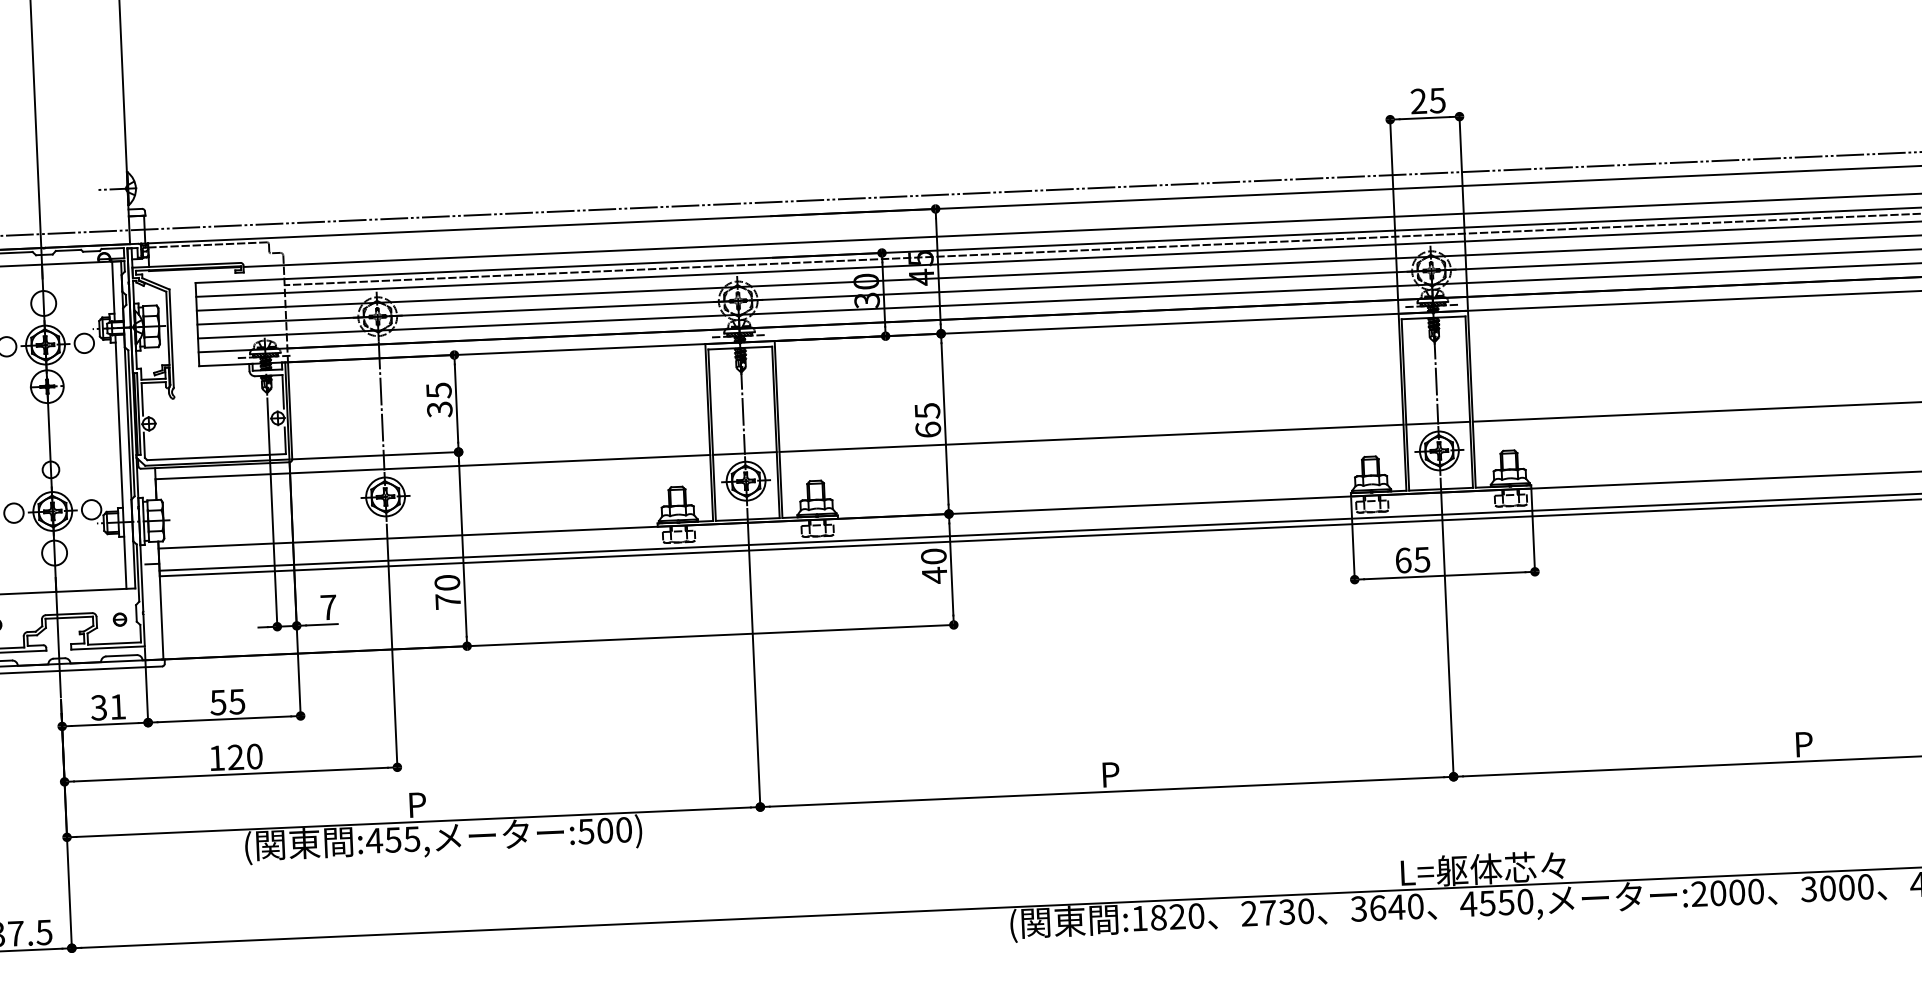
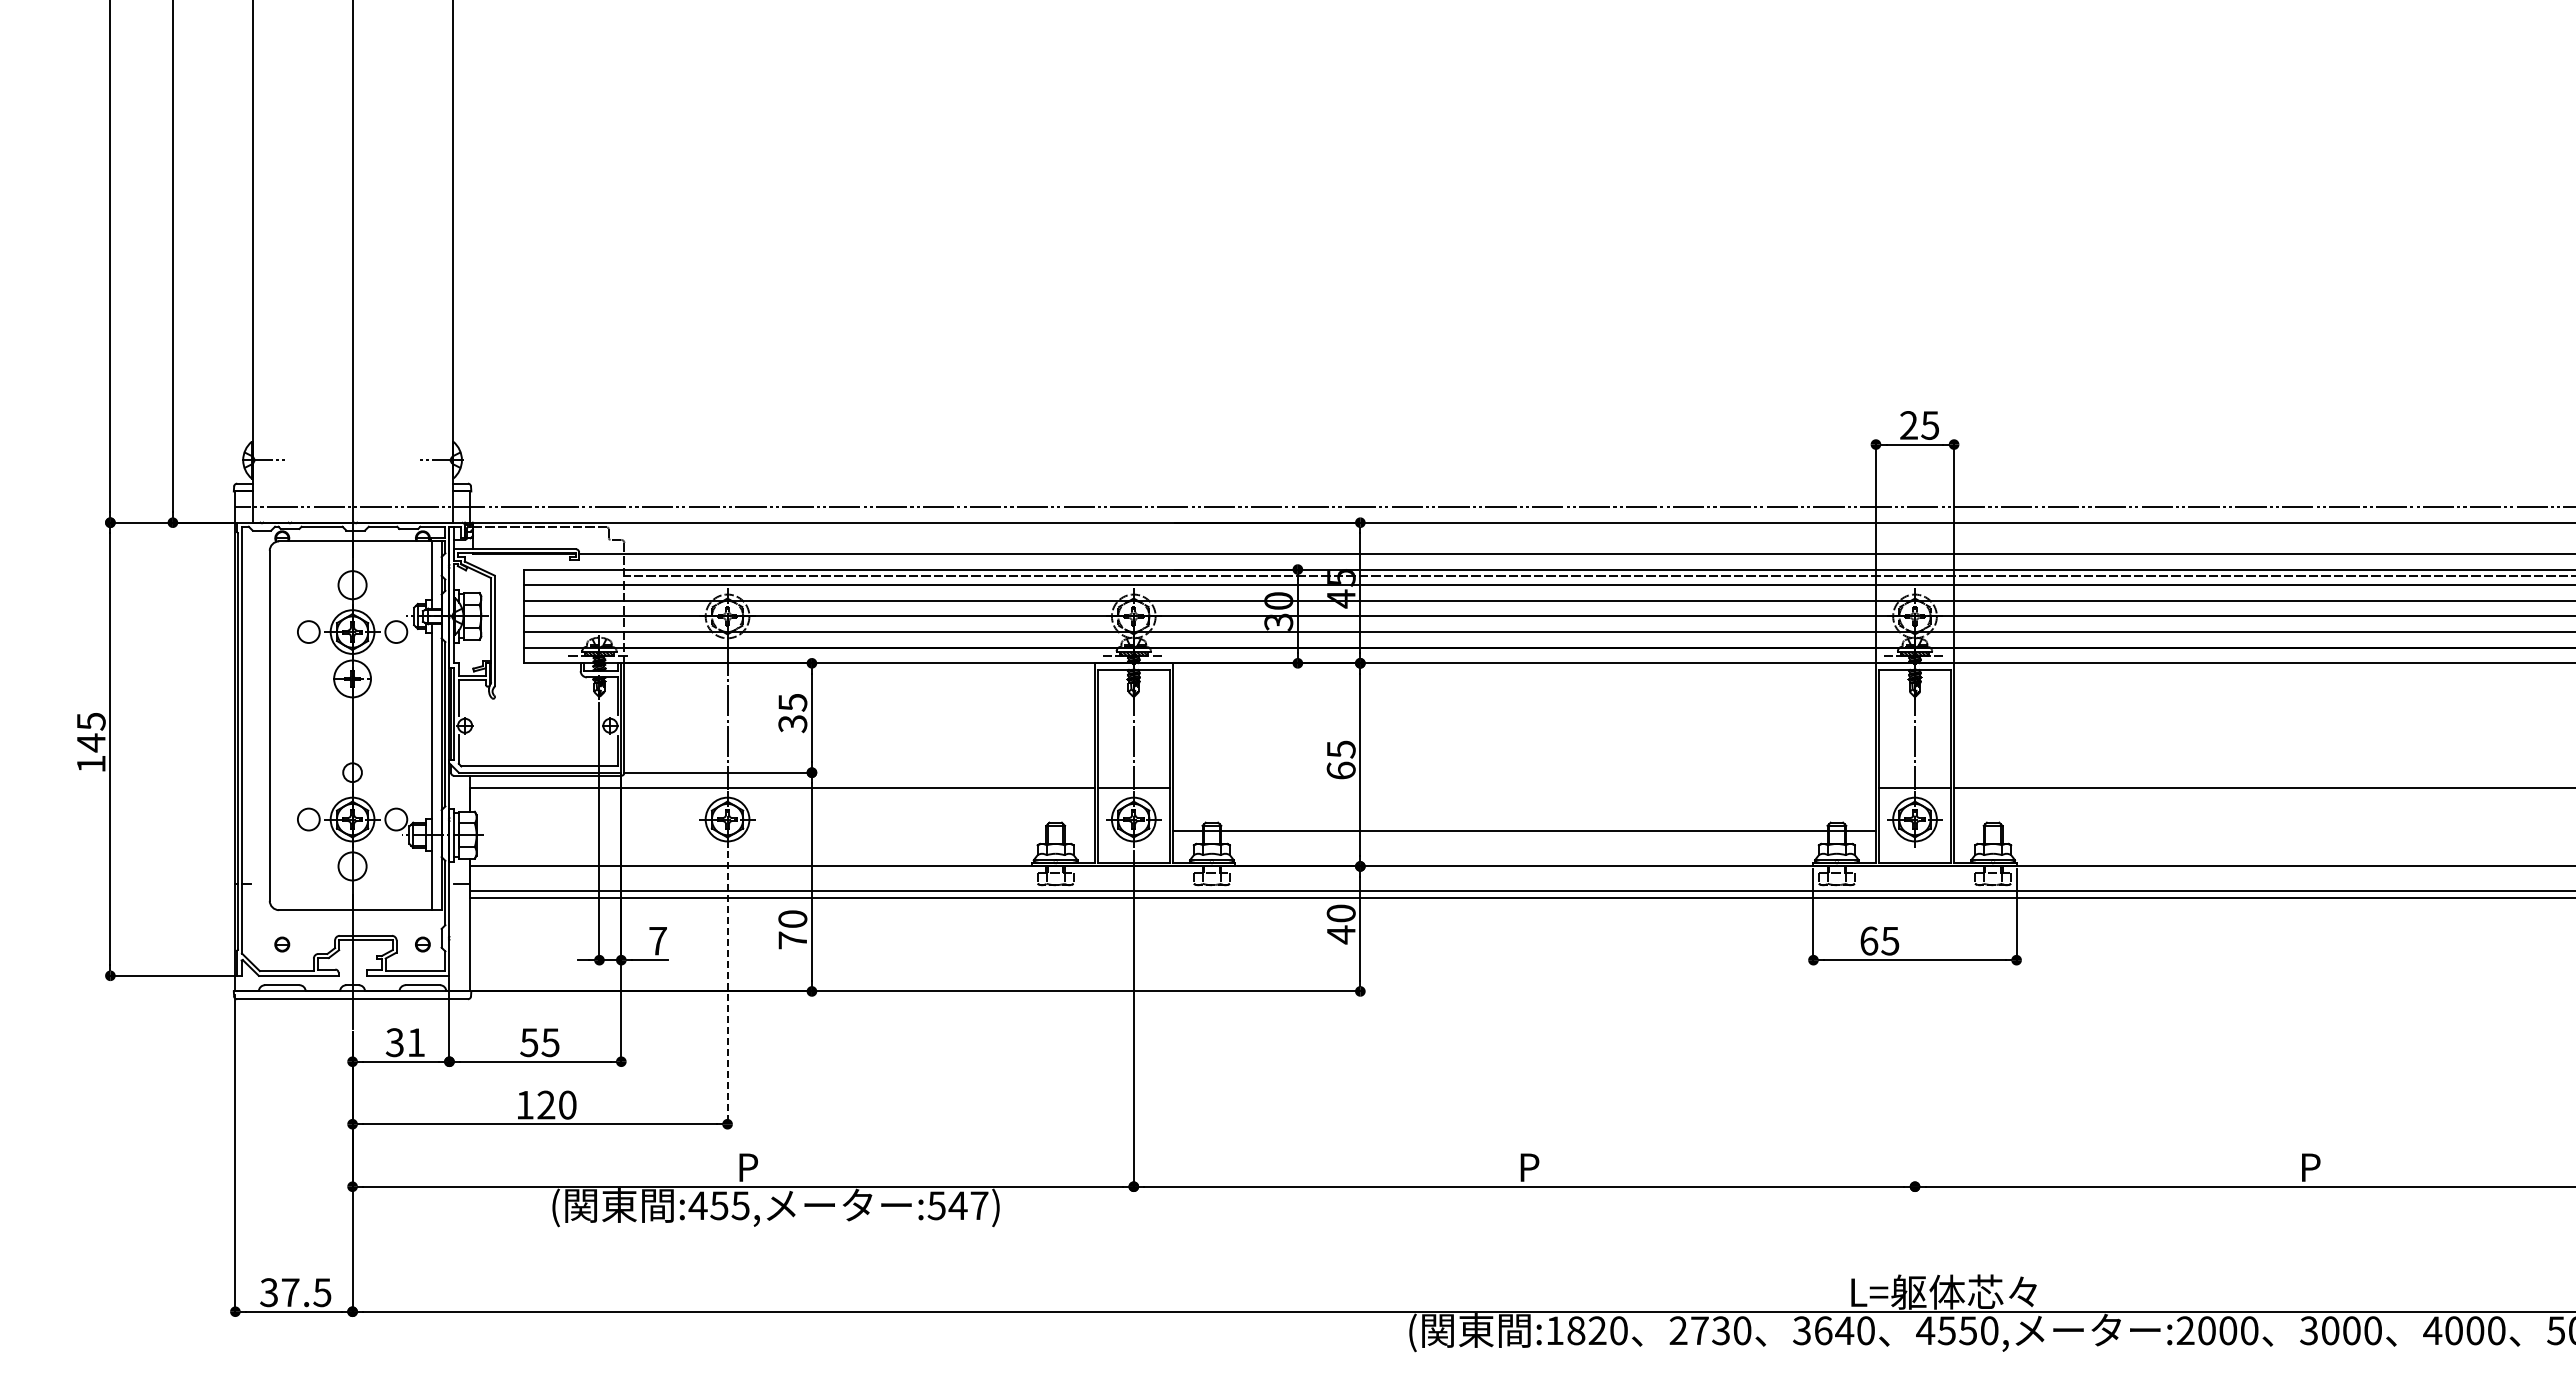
line: (1090, 438) -> (1523, 831), moved
line: (1447, 628) -> (1915, 1019), removed
line: (392, 647) -> (727, 989), solid -> dashed
text: (614, 830) -> (968, 1205), :500) -> :547)

